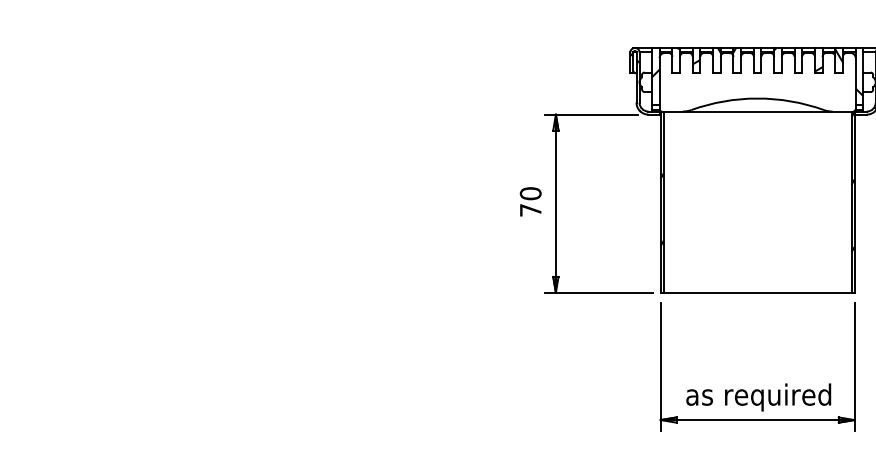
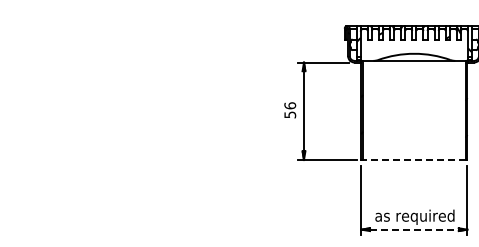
text: (531, 202) -> (290, 110), 70 -> 56
line: (756, 293) -> (413, 160), solid -> dashed
line: (757, 419) -> (414, 229), solid -> dashed

